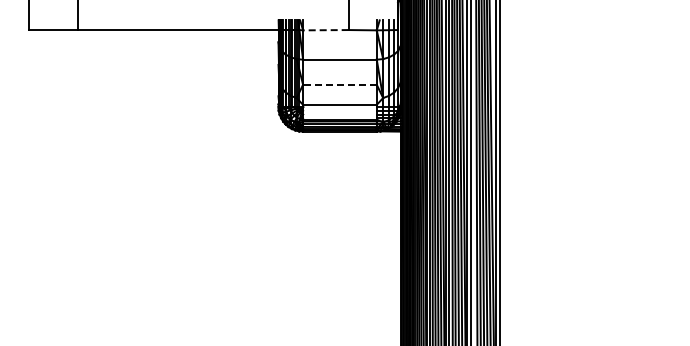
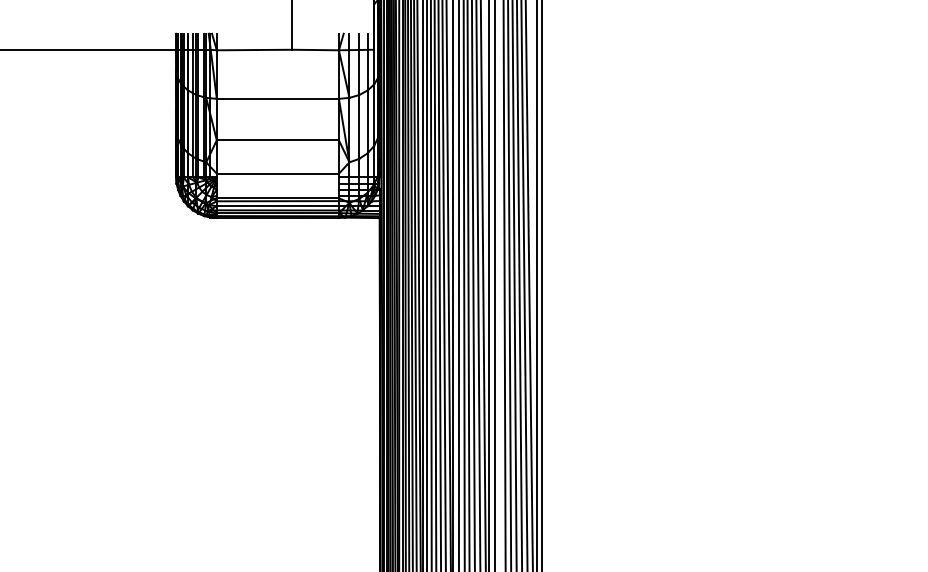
line: (325, 30) -> (253, 50), dashed -> solid
line: (339, 84) -> (277, 139), dashed -> solid

